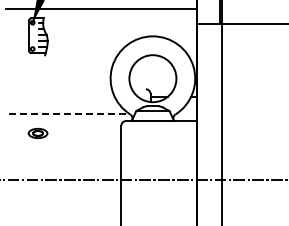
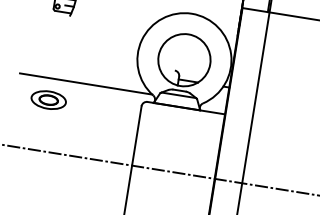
line: (69, 113) -> (86, 83), dashed -> solid
part: (37, 133) -> (48, 100), size x1.67

